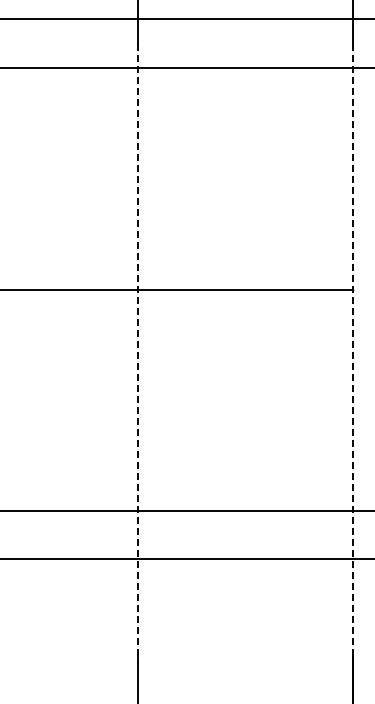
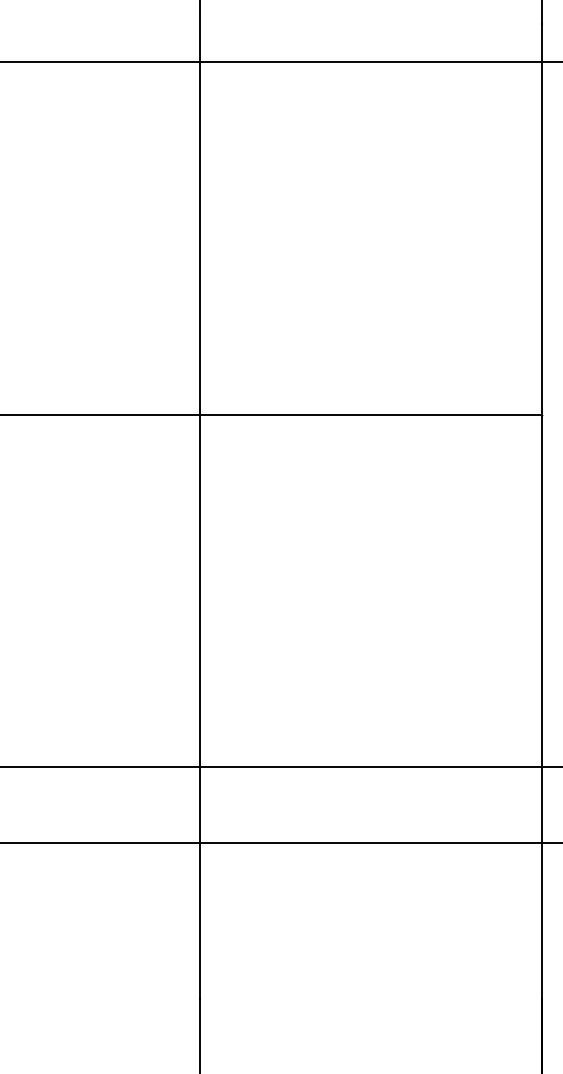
line: (137, 350) -> (199, 511), dashed -> solid
line: (353, 350) -> (542, 511), dashed -> solid

